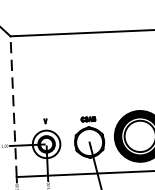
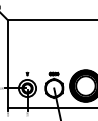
line: (14, 107) -> (8, 64), dashed -> solid

